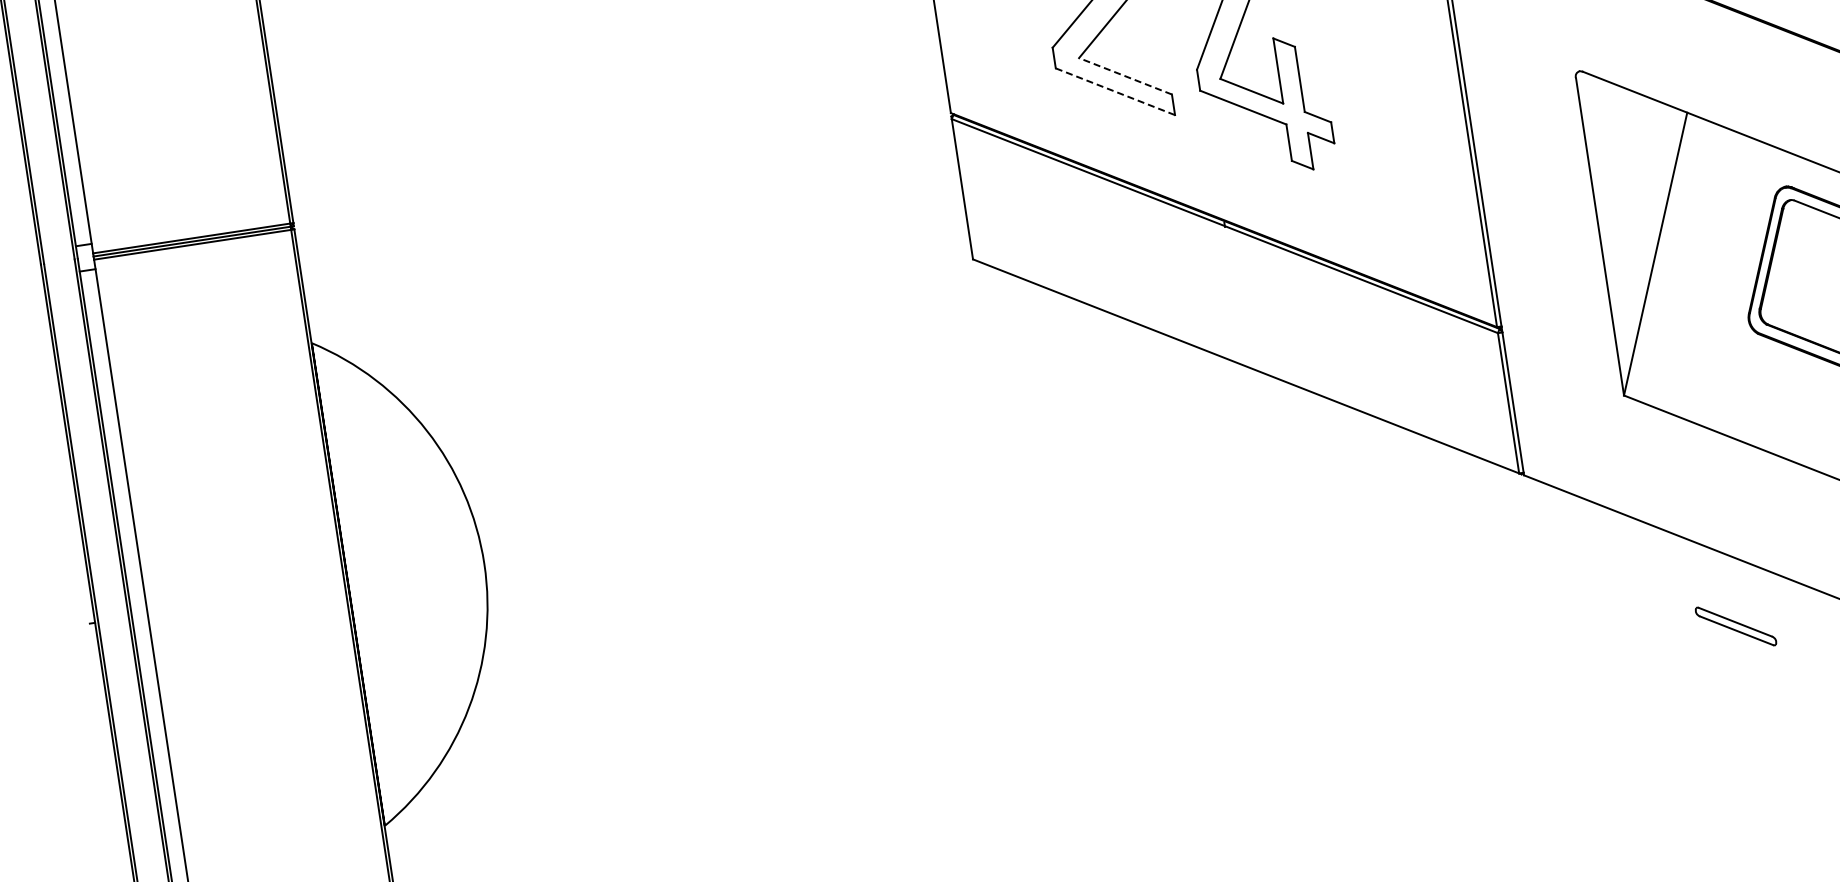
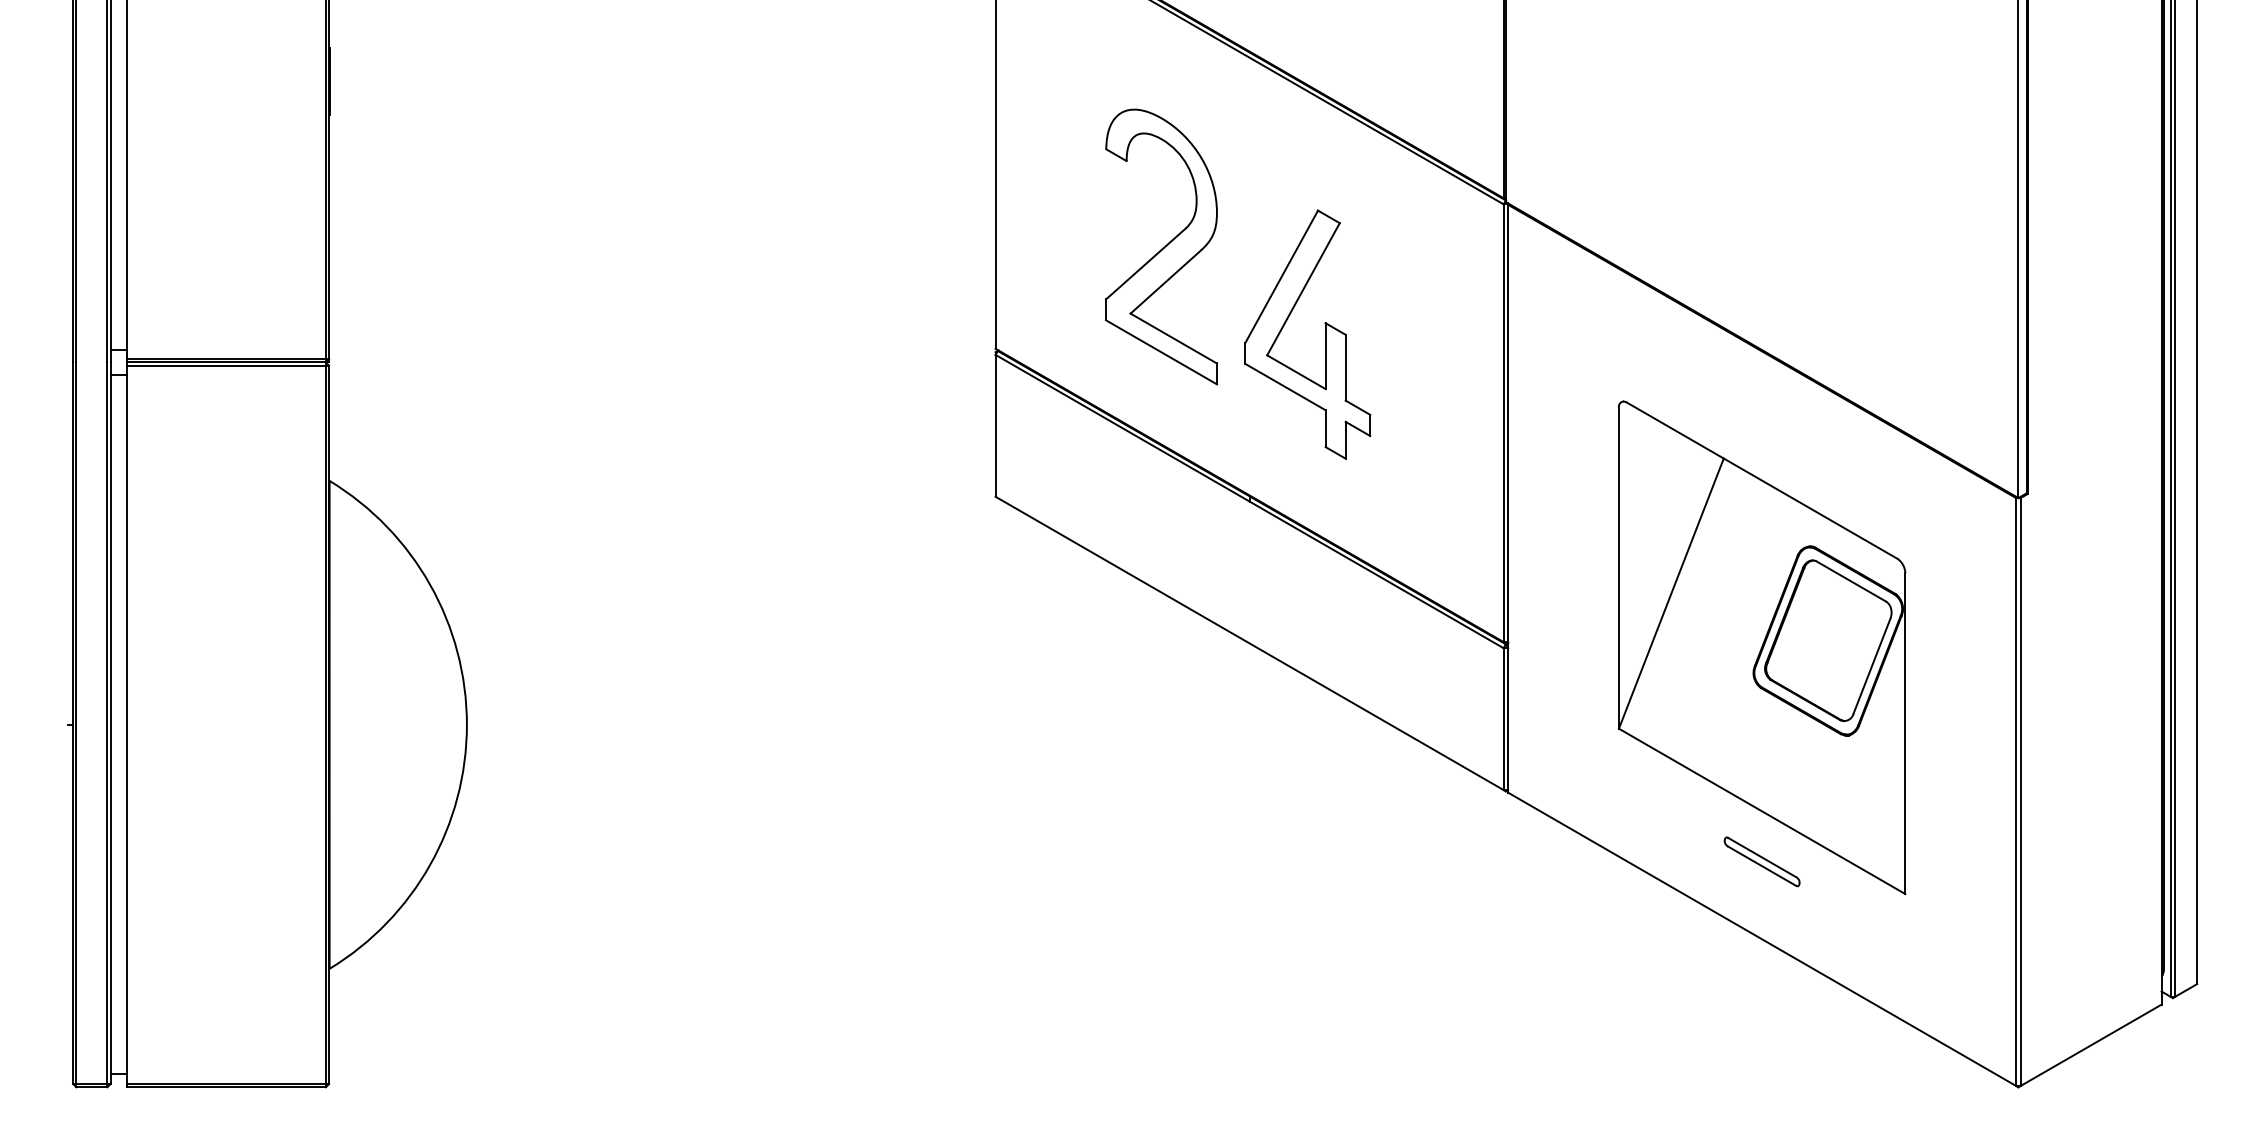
line: (1125, 76) -> (1173, 338), dashed -> solid
line: (1115, 91) -> (1161, 352), dashed -> solid
part: (1735, 626) -> (1761, 861), moved

